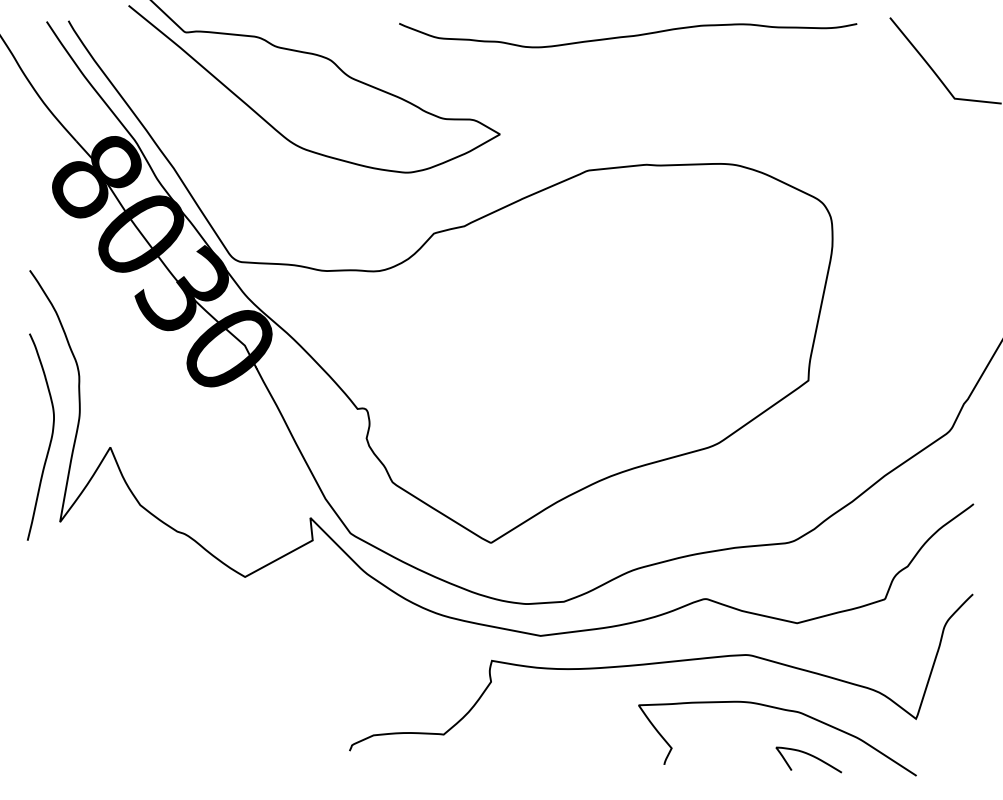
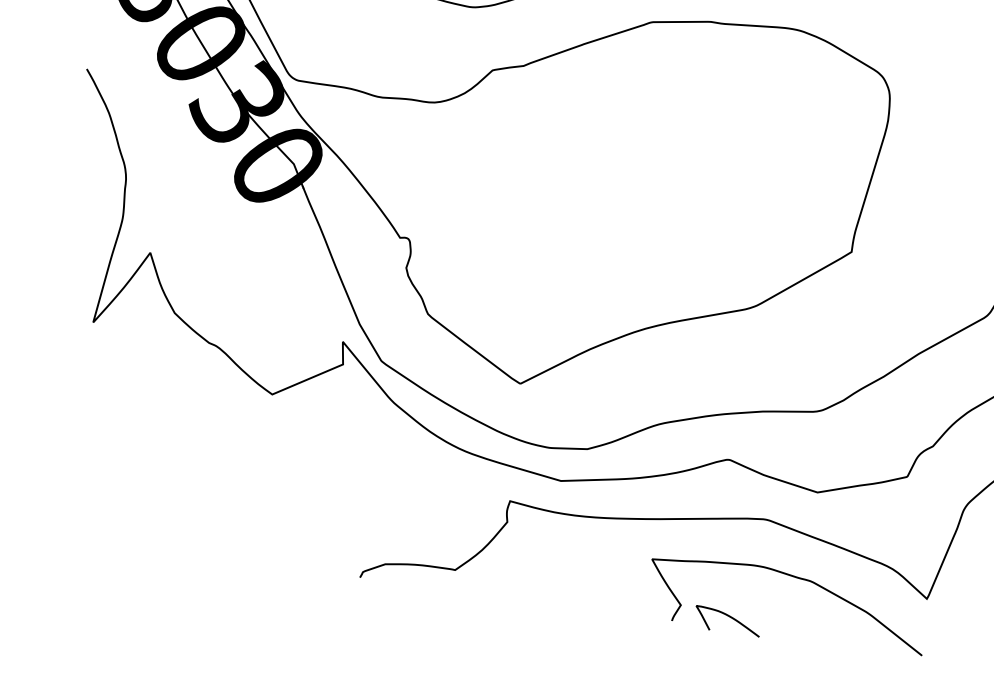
curve: (50, 437) -> (91, 237), removed
curve: (808, 755) -> (727, 616), moved

